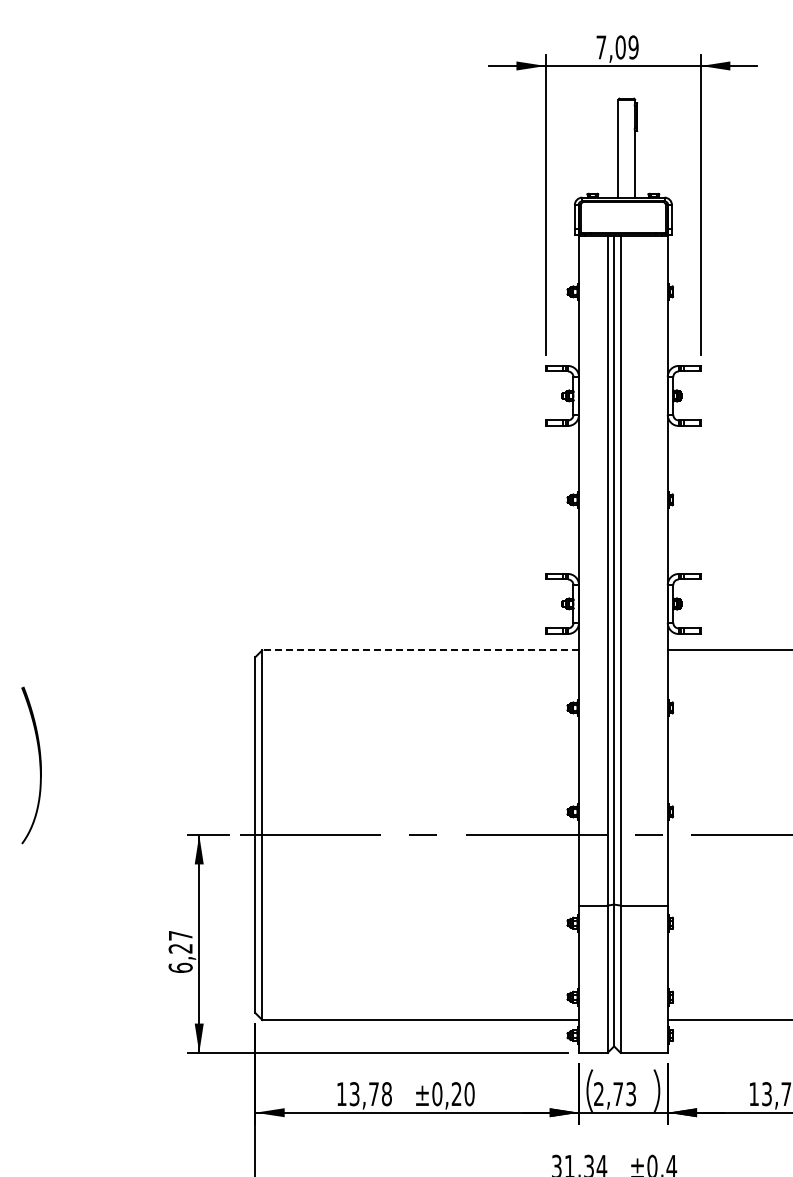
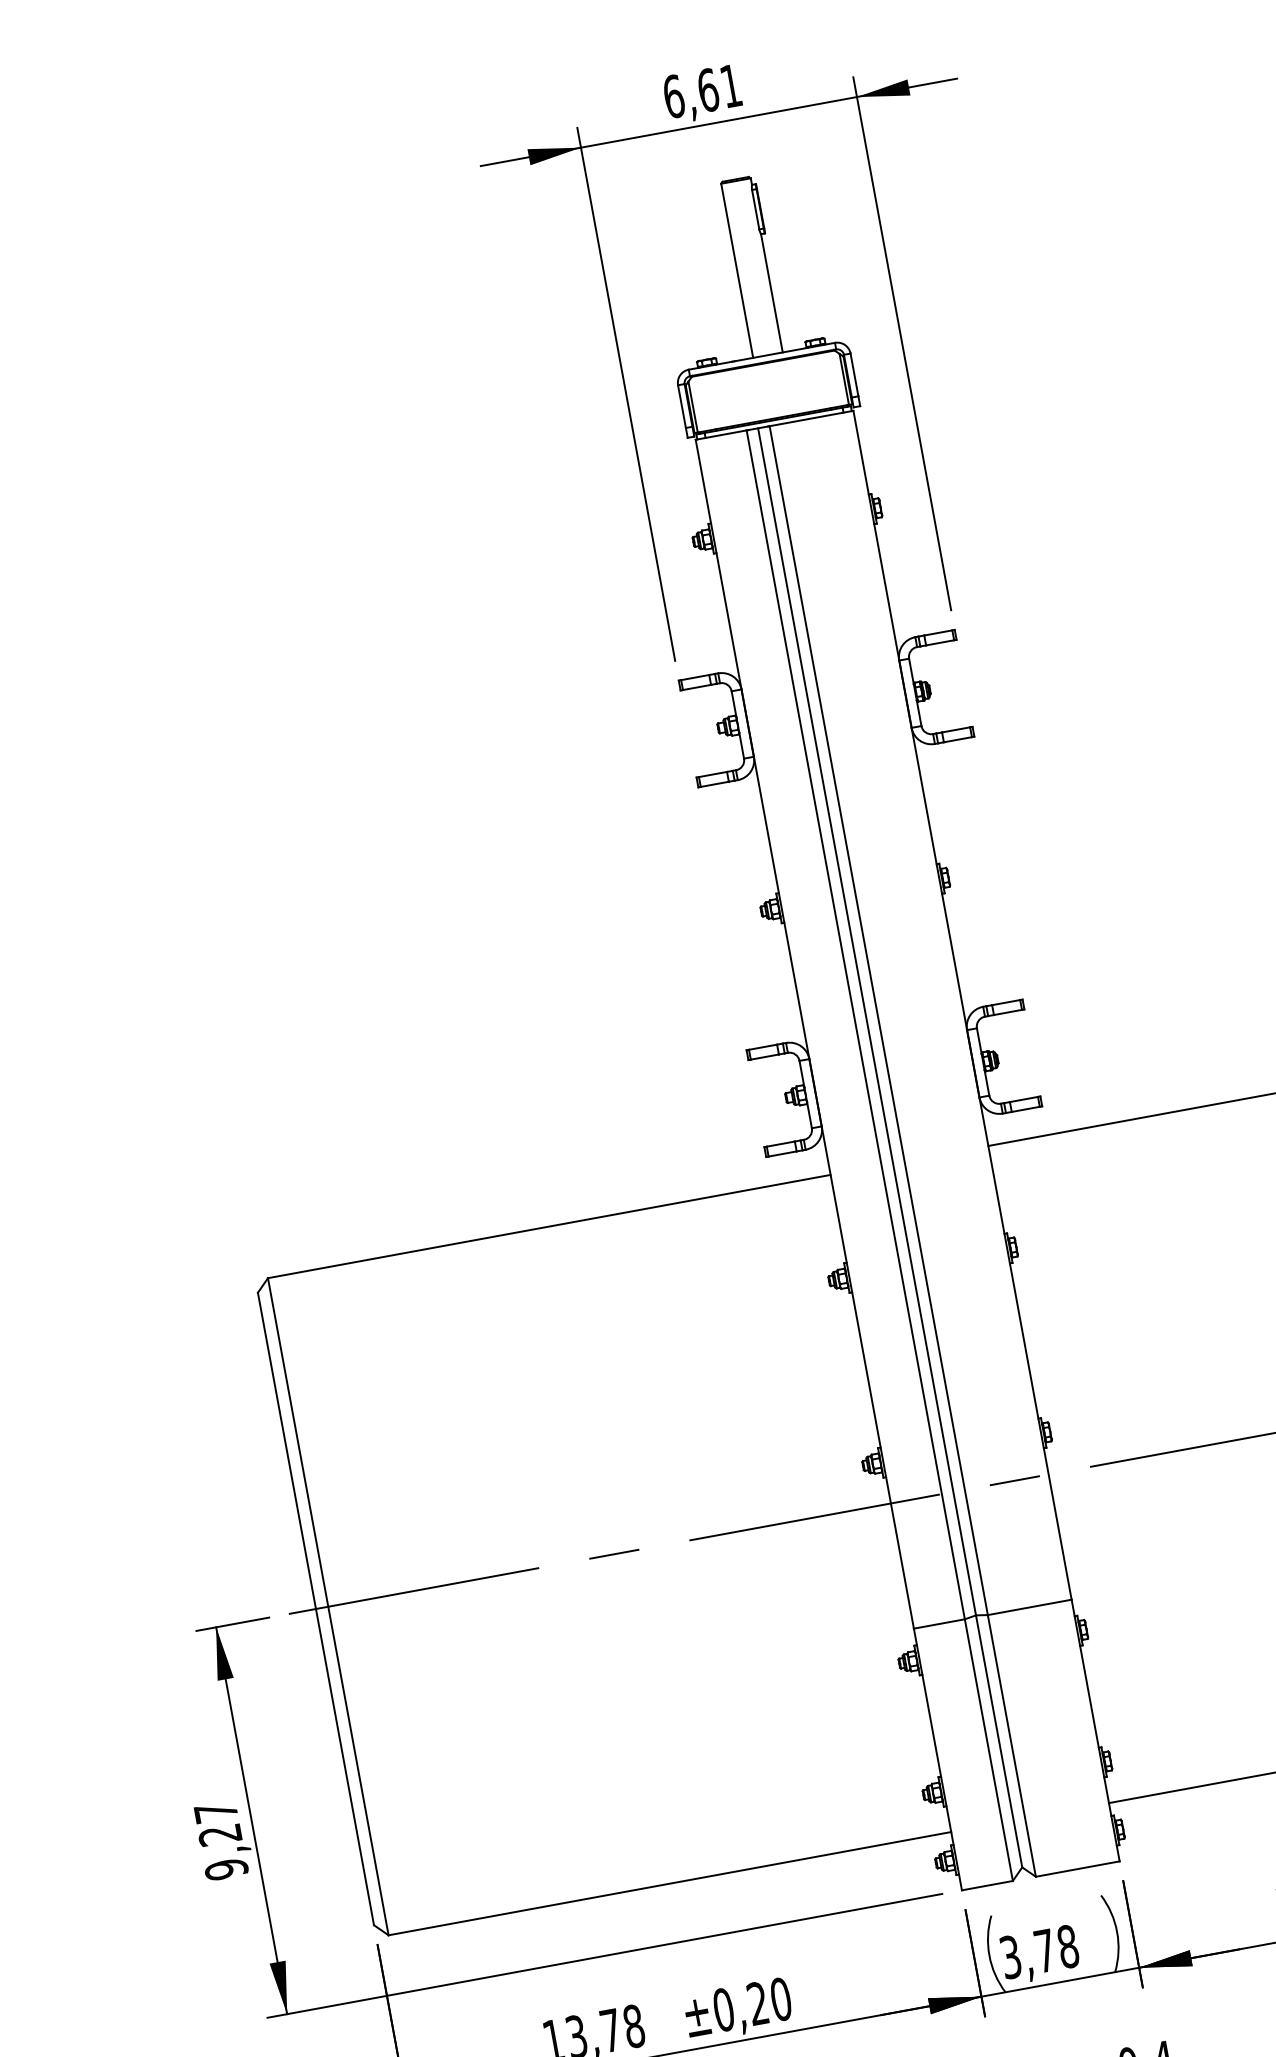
text: (617, 47) -> (702, 91), 7,09 -> 6,61
line: (420, 650) -> (549, 1227), dashed -> solid
text: (180, 967) -> (226, 1868), 6,27 -> 9,27
text: (615, 1094) -> (1040, 1952), 2,73 -> 3,78

